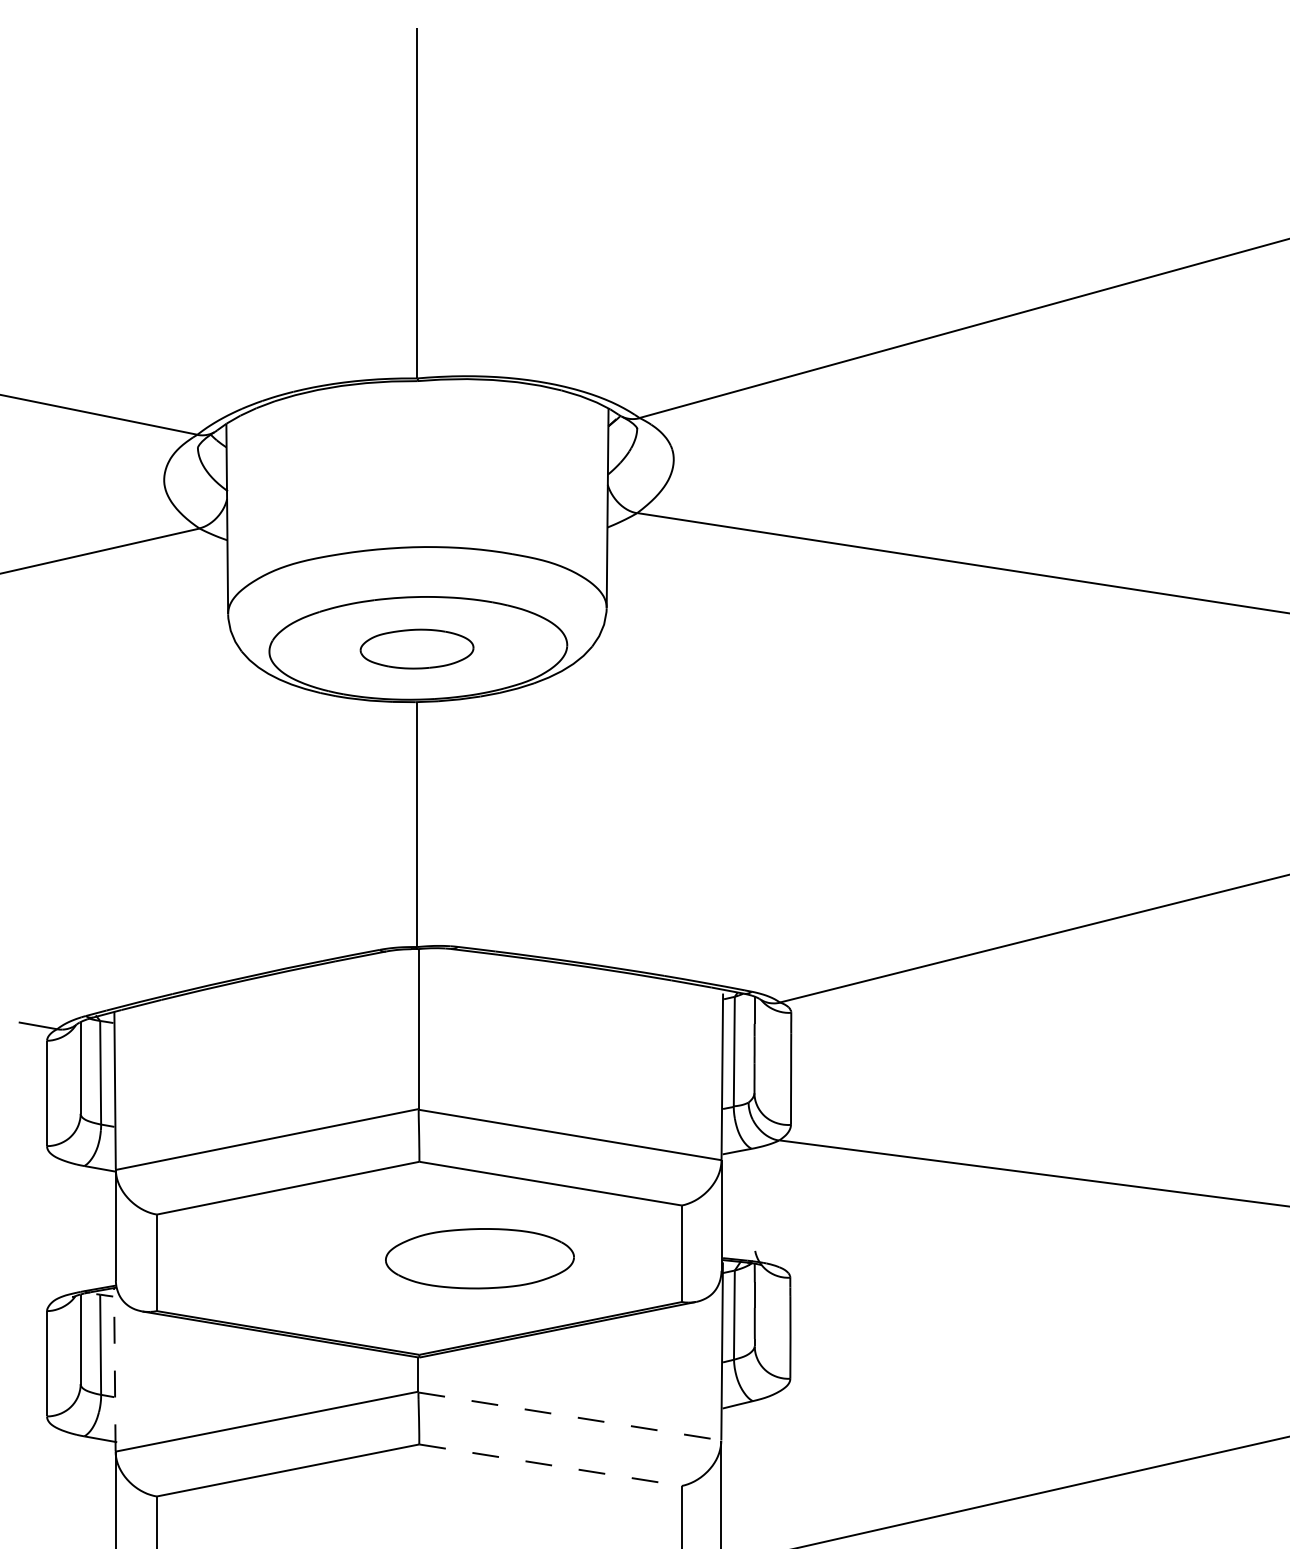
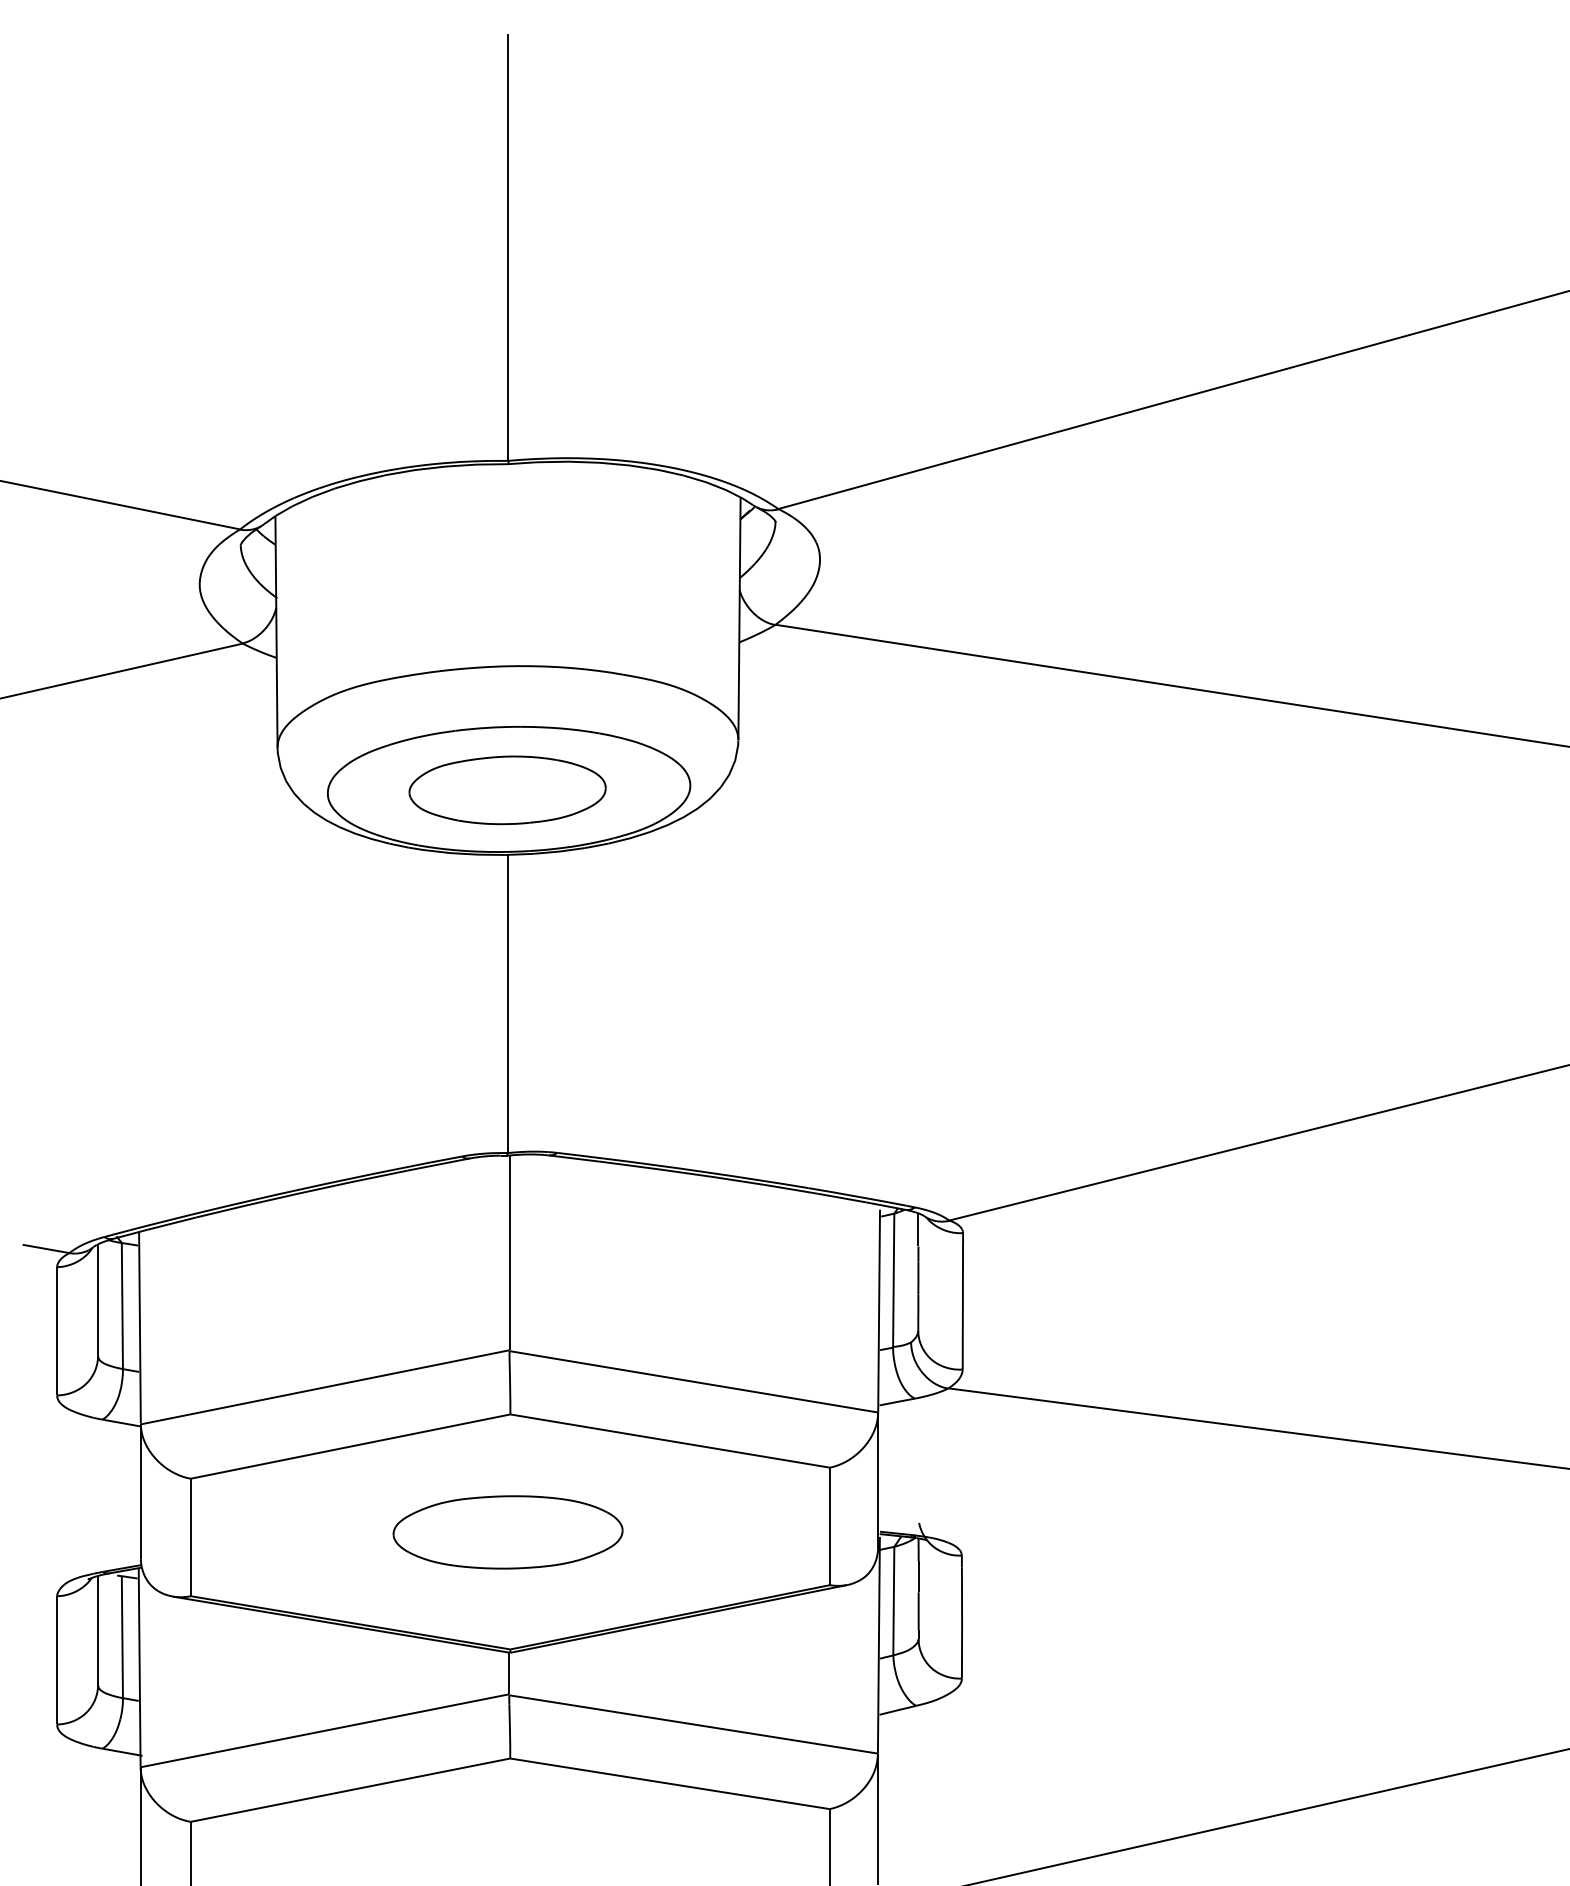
part: (417, 649) -> (507, 790), size x1.43
part: (479, 1258) -> (507, 1532), moved
line: (114, 1368) -> (139, 1666), dashed -> solid
line: (569, 1416) -> (693, 1724), dashed -> solid
line: (550, 1464) -> (670, 1783), dashed -> solid

